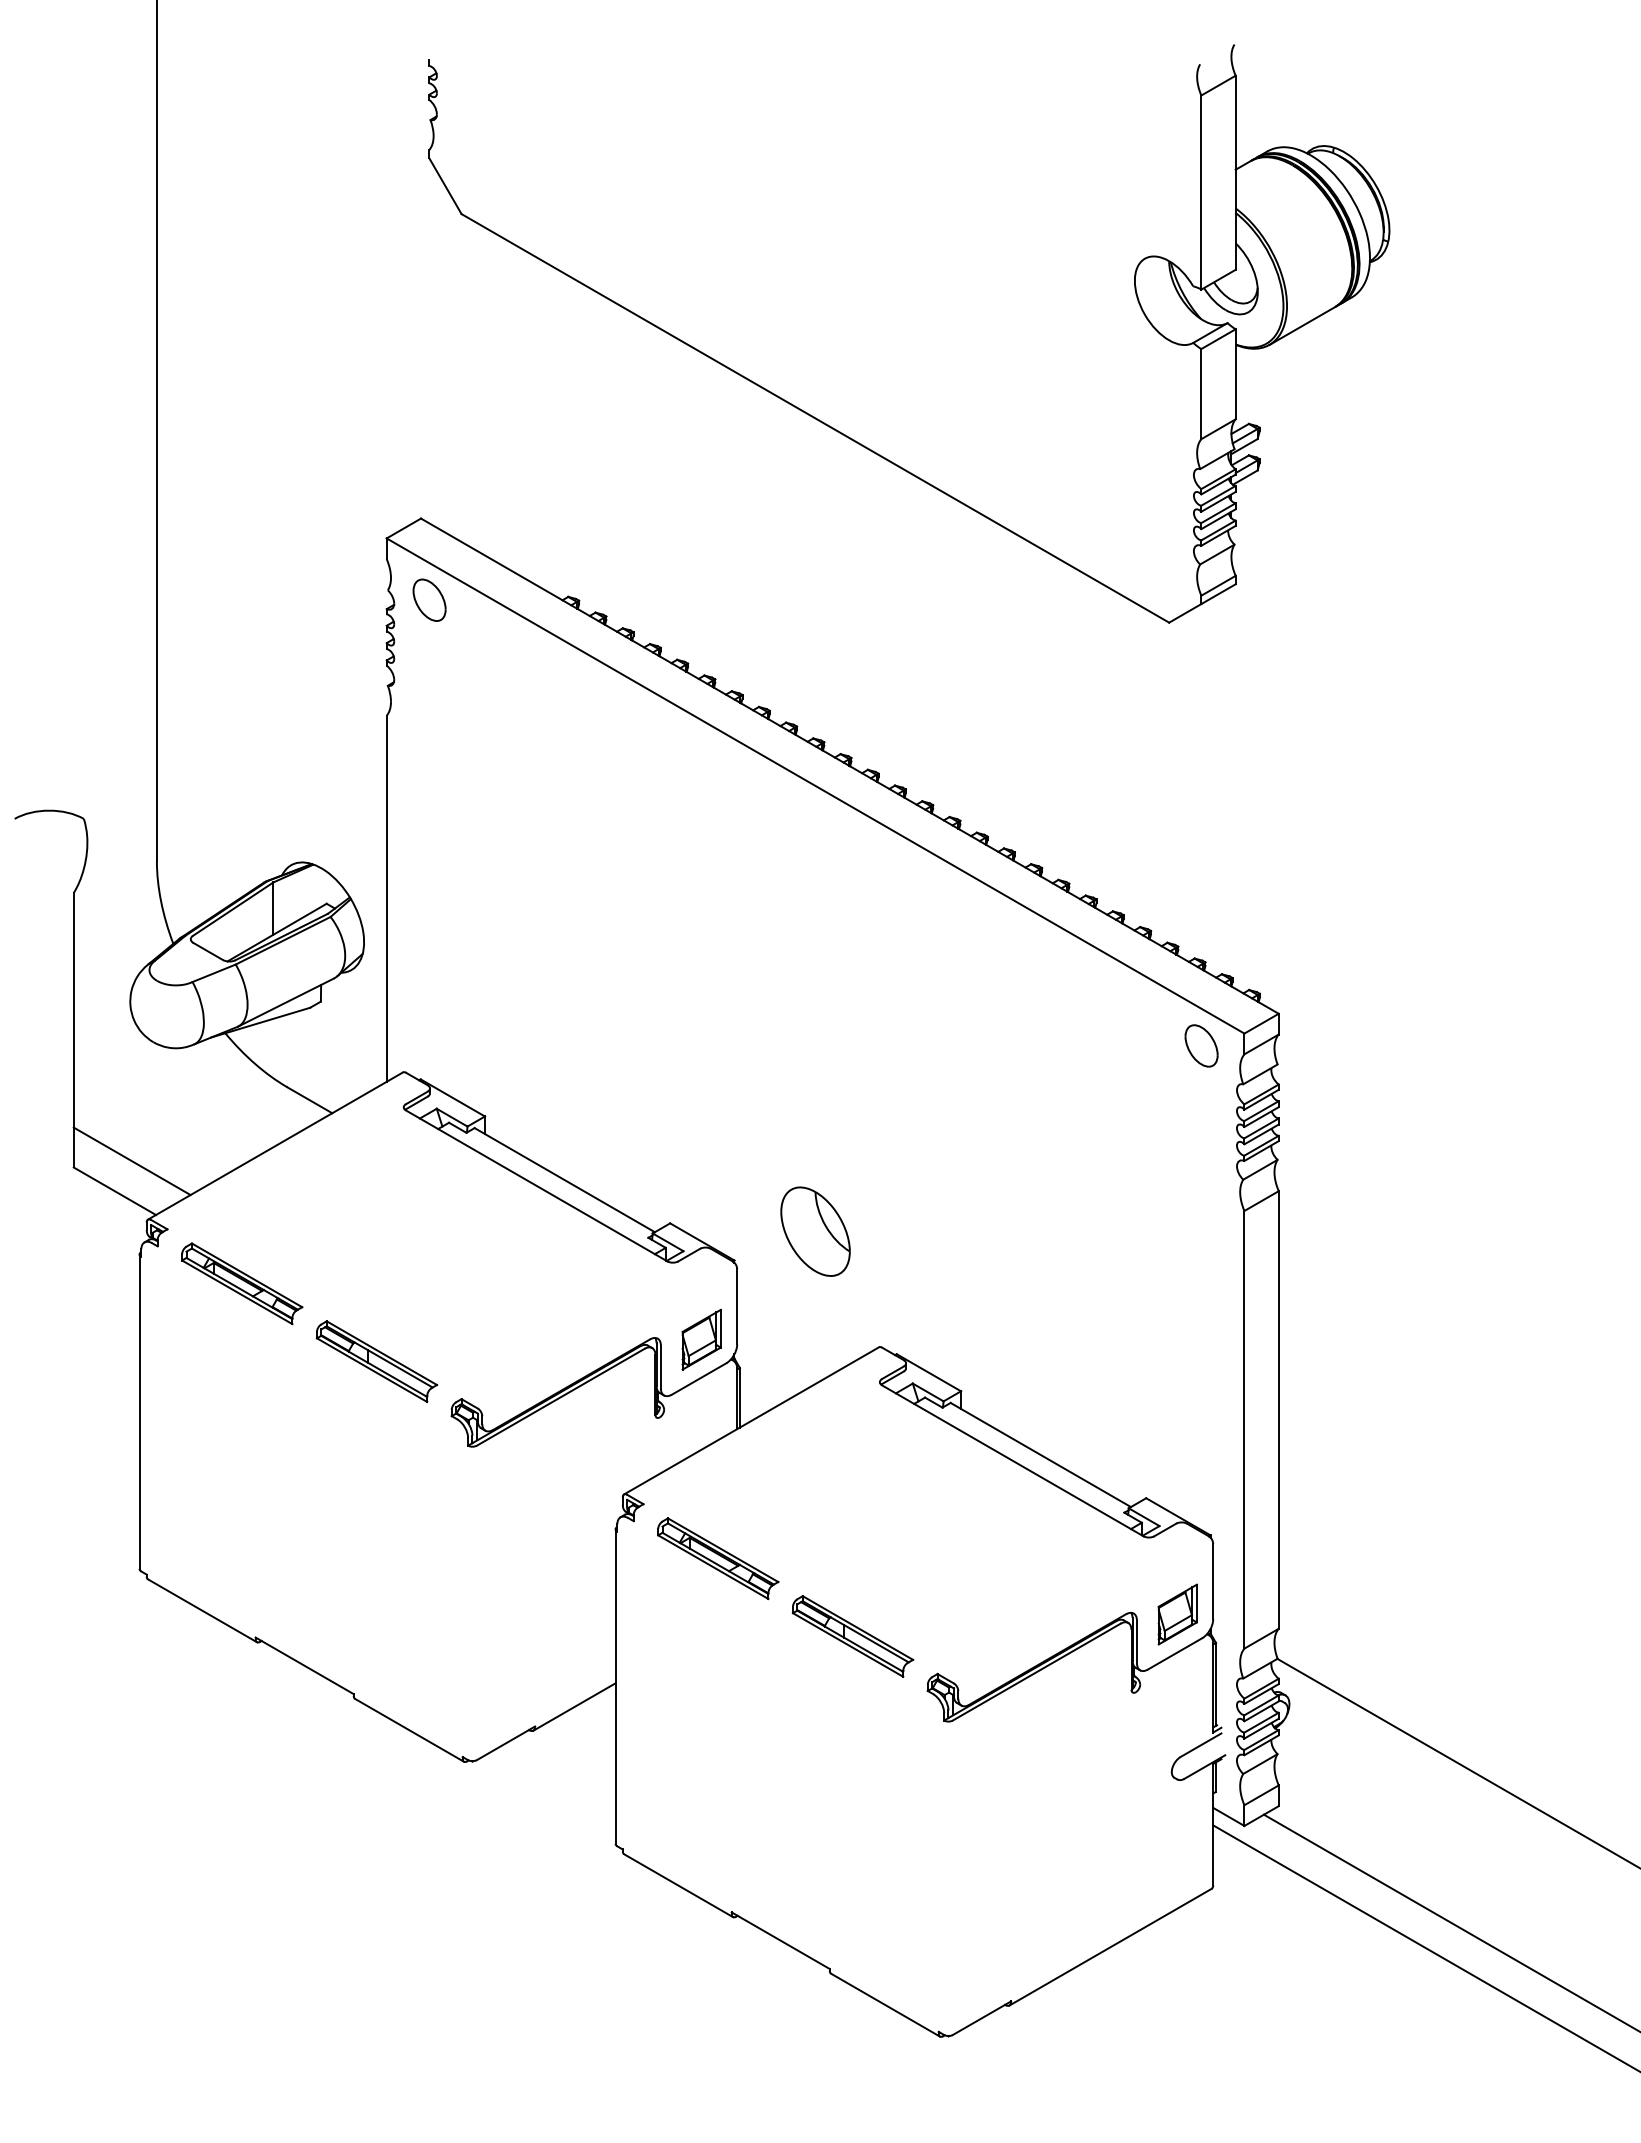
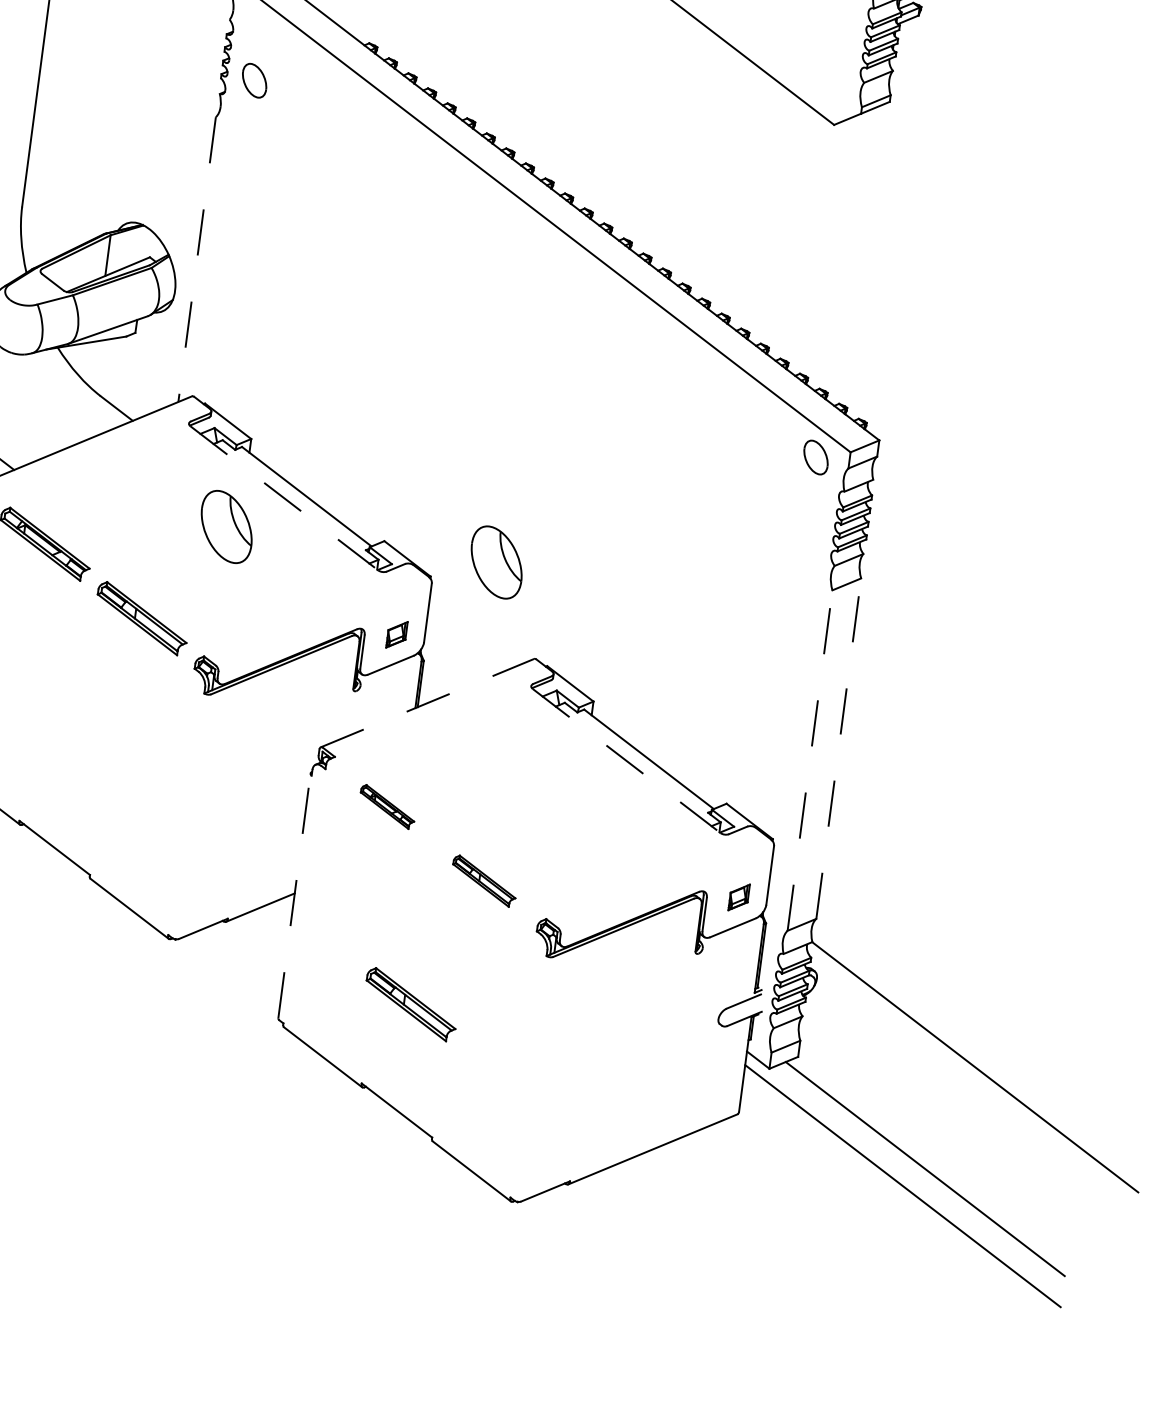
part: (429, 599) -> (254, 80), moved
line: (386, 899) -> (196, 260), solid -> dashed
line: (536, 1185) -> (284, 498), solid -> dashed
part: (468, 1231) -> (226, 526), added
part: (701, 1339) -> (396, 634), size x0.6
line: (1278, 1409) -> (838, 748), solid -> dashed
line: (751, 1420) -> (427, 702), solid -> dashed
line: (1244, 1429) -> (810, 760), solid -> dashed
line: (1012, 1460) -> (626, 760), solid -> dashed
part: (718, 1558) -> (387, 806), size x0.6
part: (1177, 1614) -> (739, 897), size x0.6
part: (852, 1636) -> (483, 881), size x0.7
line: (615, 1686) -> (294, 895), solid -> dashed
part: (780, 1804) -> (410, 1004), added

